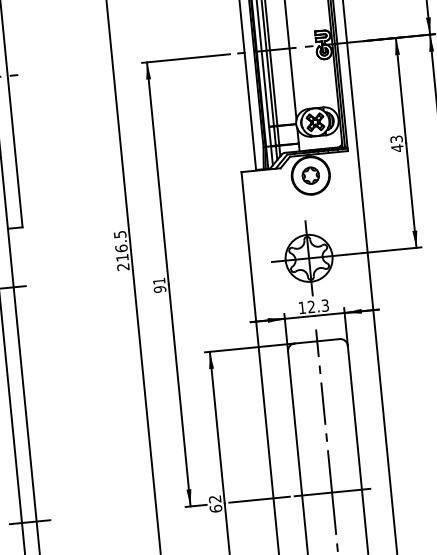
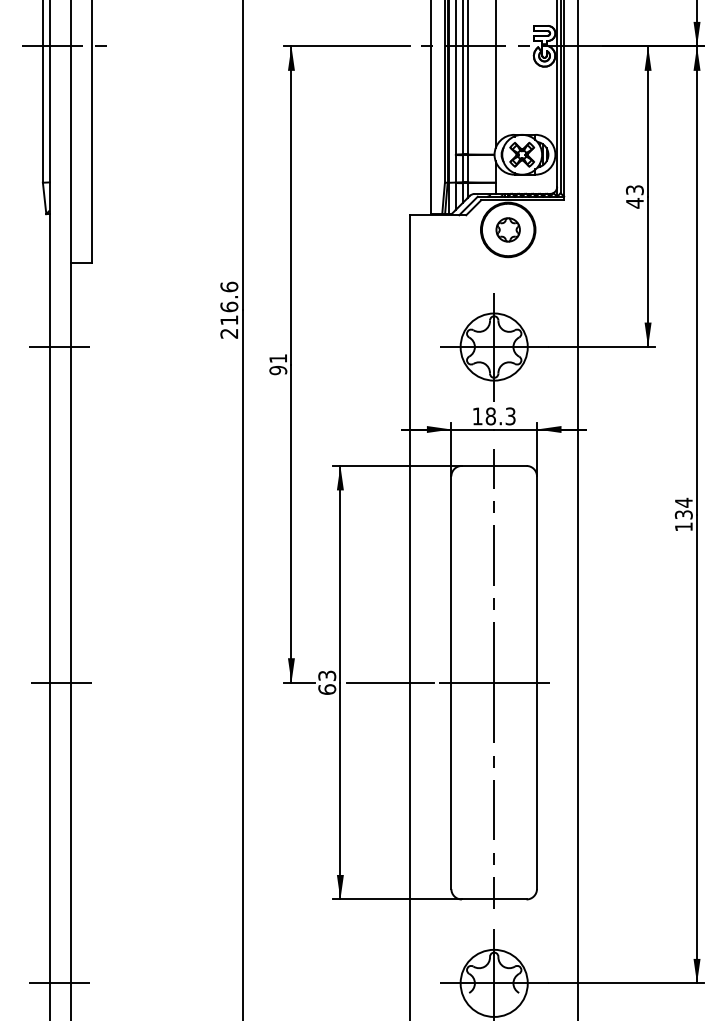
text: (120, 234) -> (229, 286), 216.5 -> 216.6
text: (311, 307) -> (490, 416), 12.3 -> 18.3
text: (215, 498) -> (327, 675), 62 -> 63

